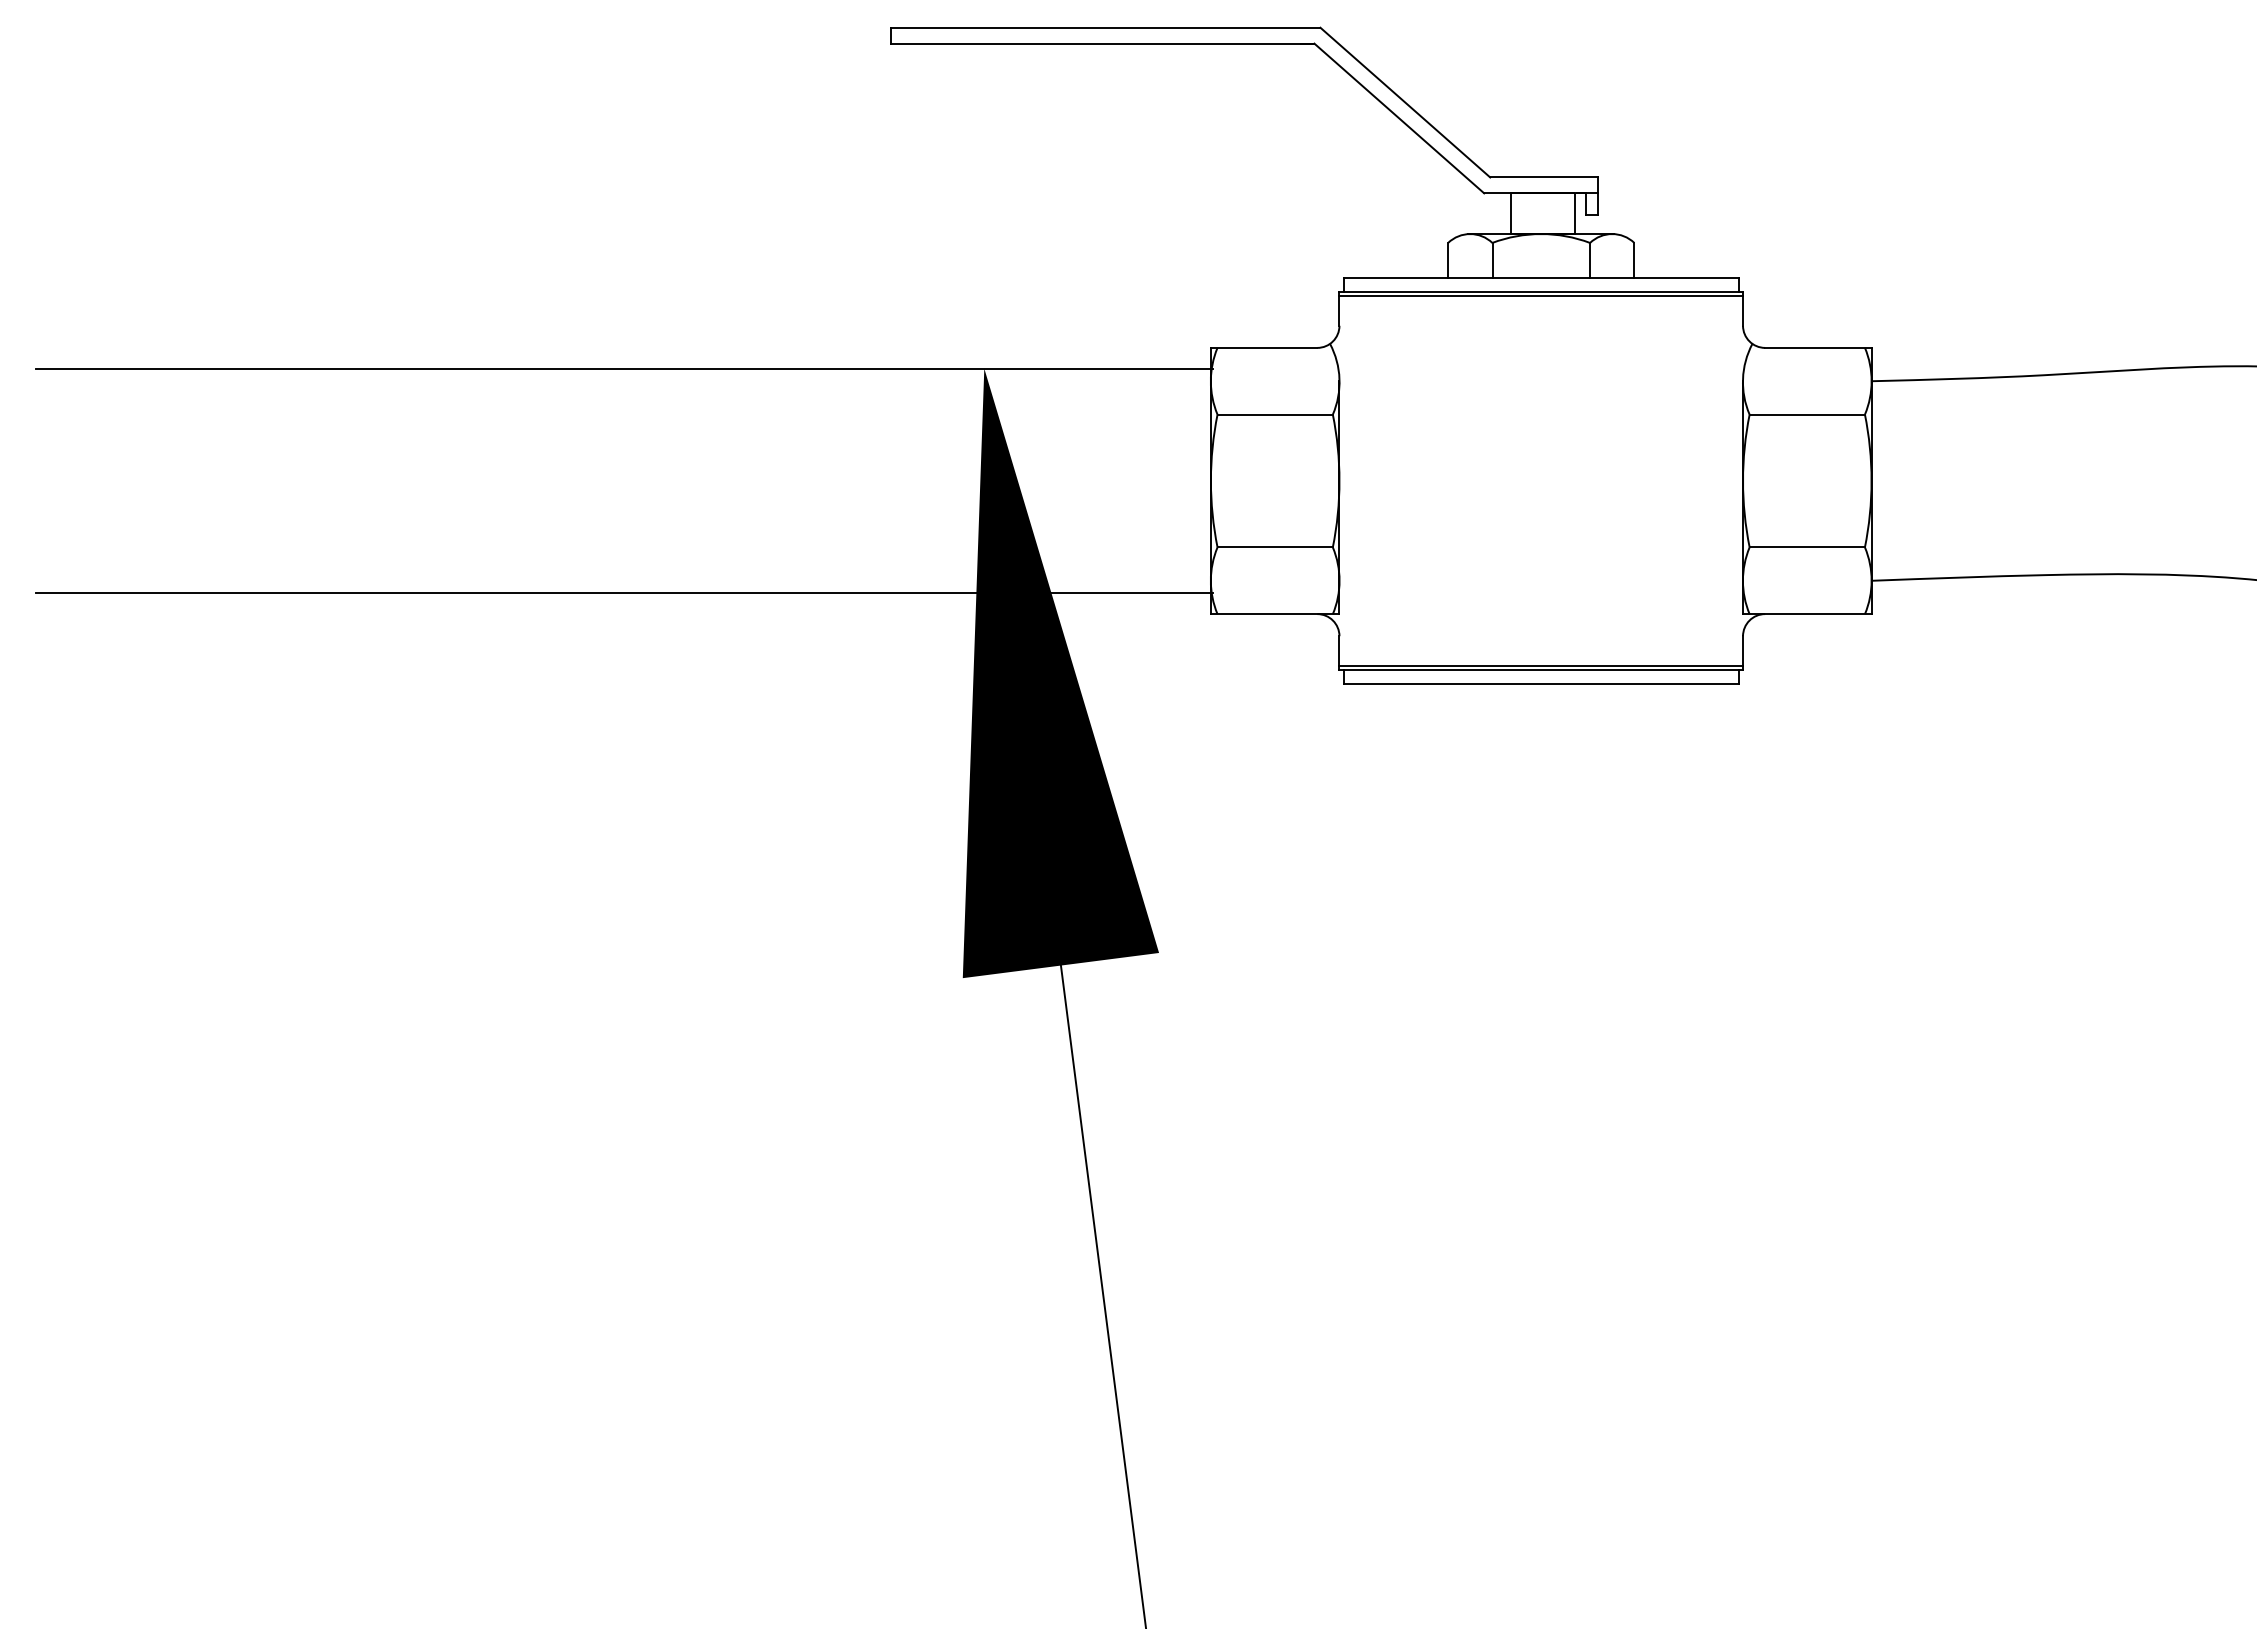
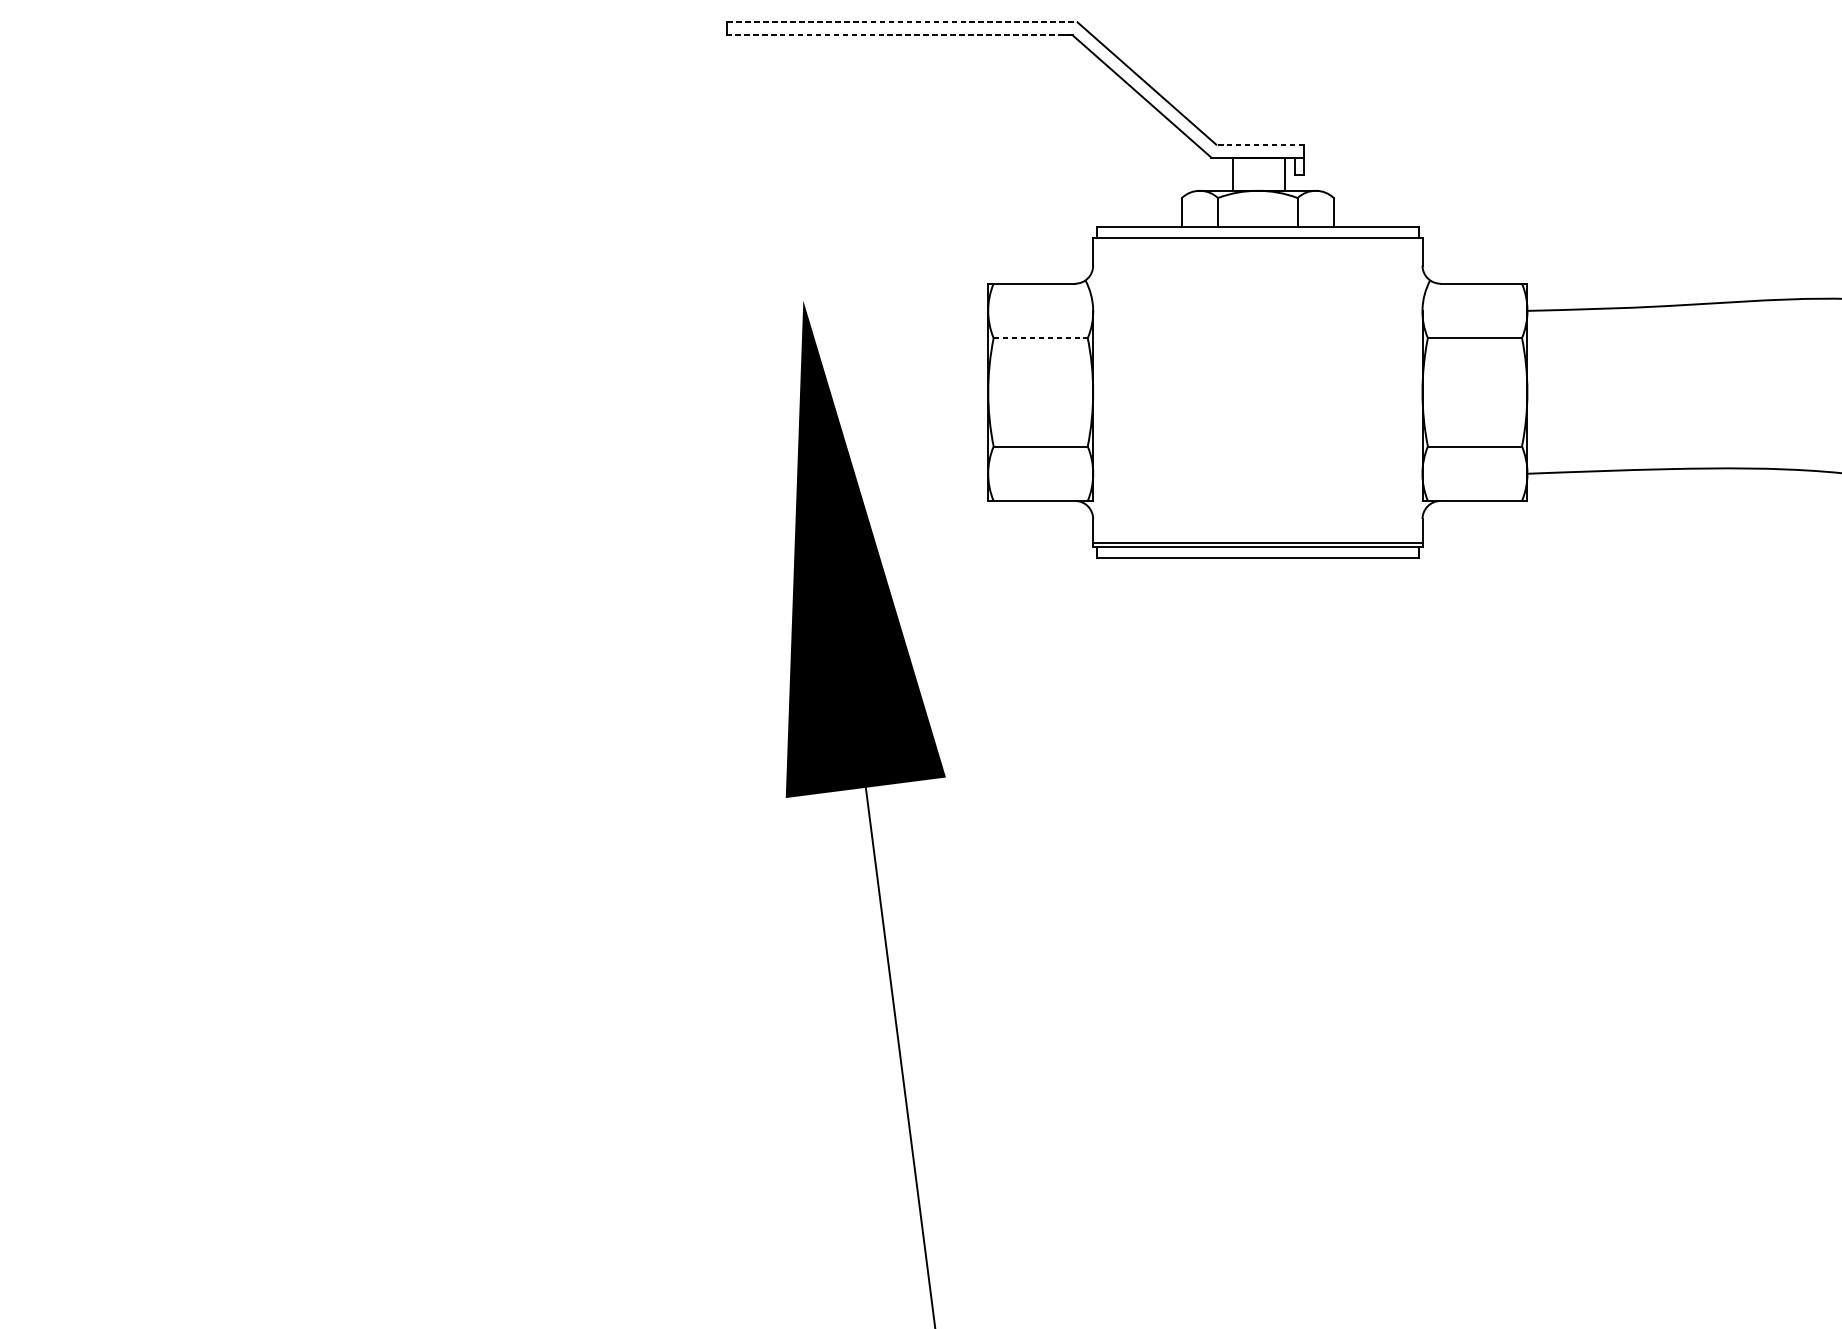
line: (1105, 27) -> (902, 22), solid -> dashed
line: (1102, 43) -> (899, 35), solid -> dashed
line: (1544, 177) -> (1260, 144), solid -> dashed
line: (1541, 296) -> (1258, 241), removed
line: (624, 368) -> (509, 300), removed
line: (1275, 414) -> (1040, 338), solid -> dashed
line: (624, 593) -> (509, 484), removed

